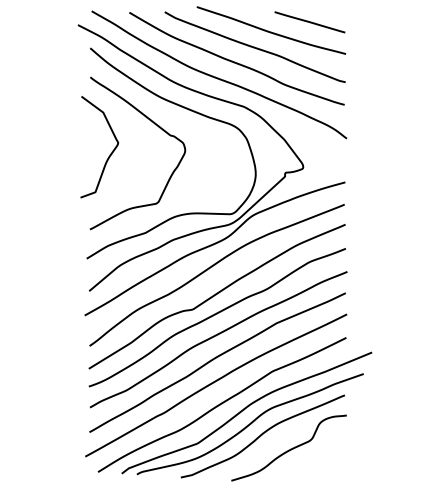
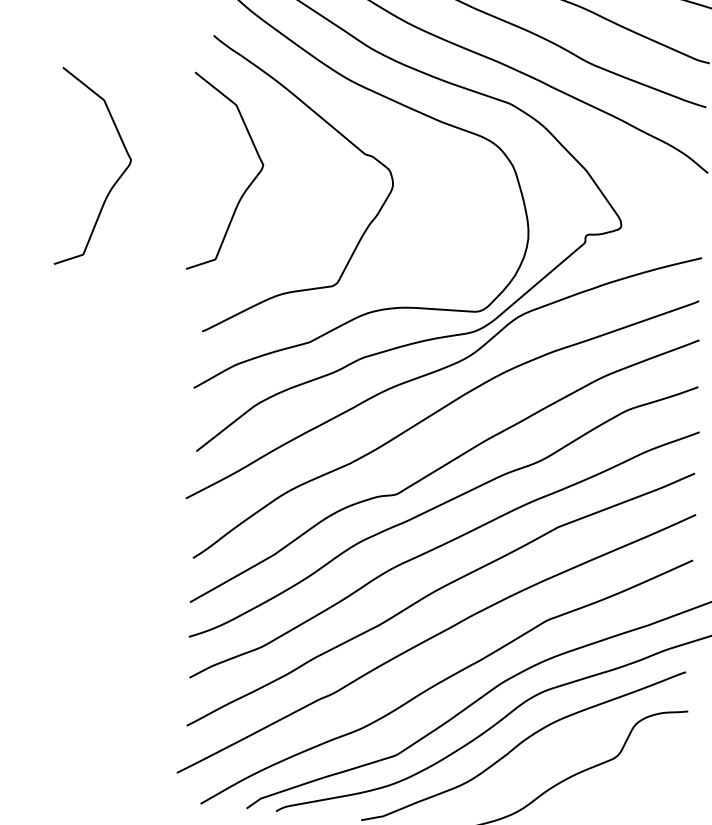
curve: (41, 154) -> (113, 182), added

